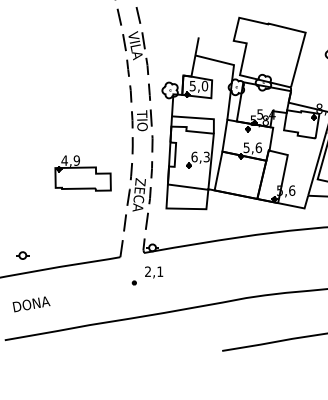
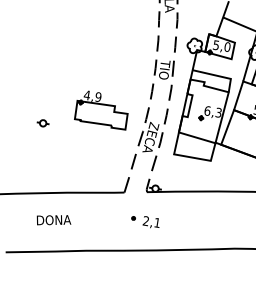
part: (22, 255) -> (42, 123), moved
text: (154, 272) -> (151, 222), moved
text: (31, 304) -> (53, 220), moved

